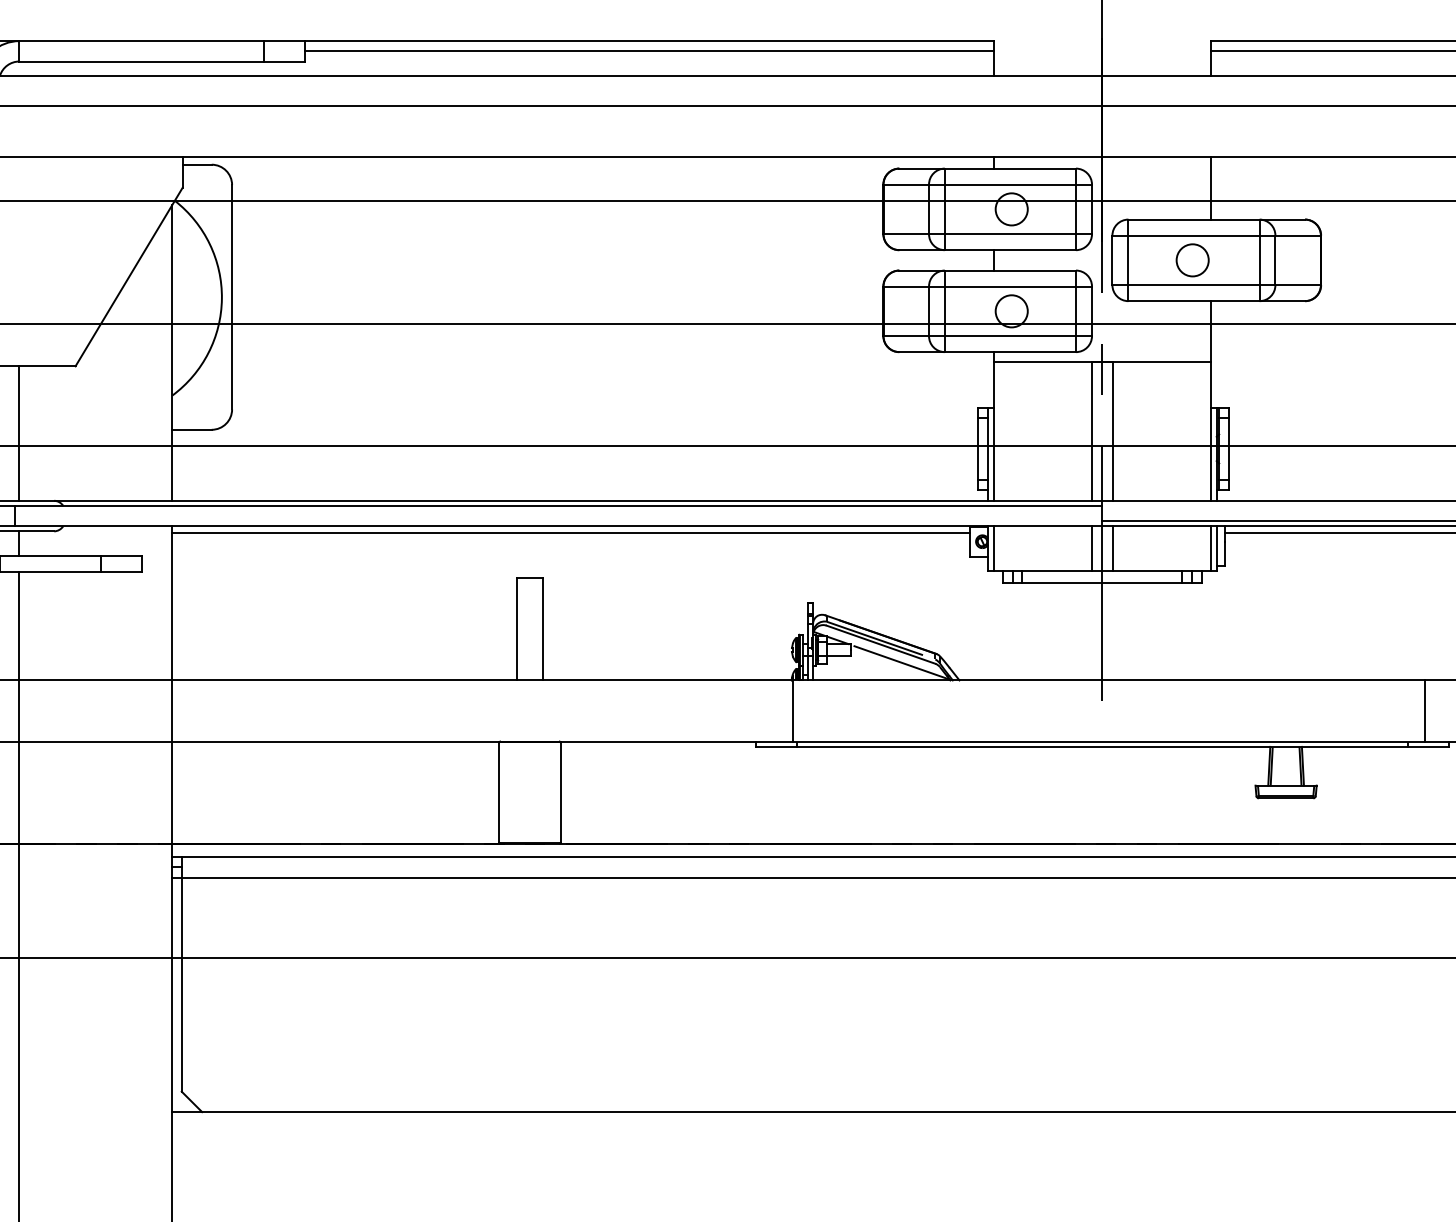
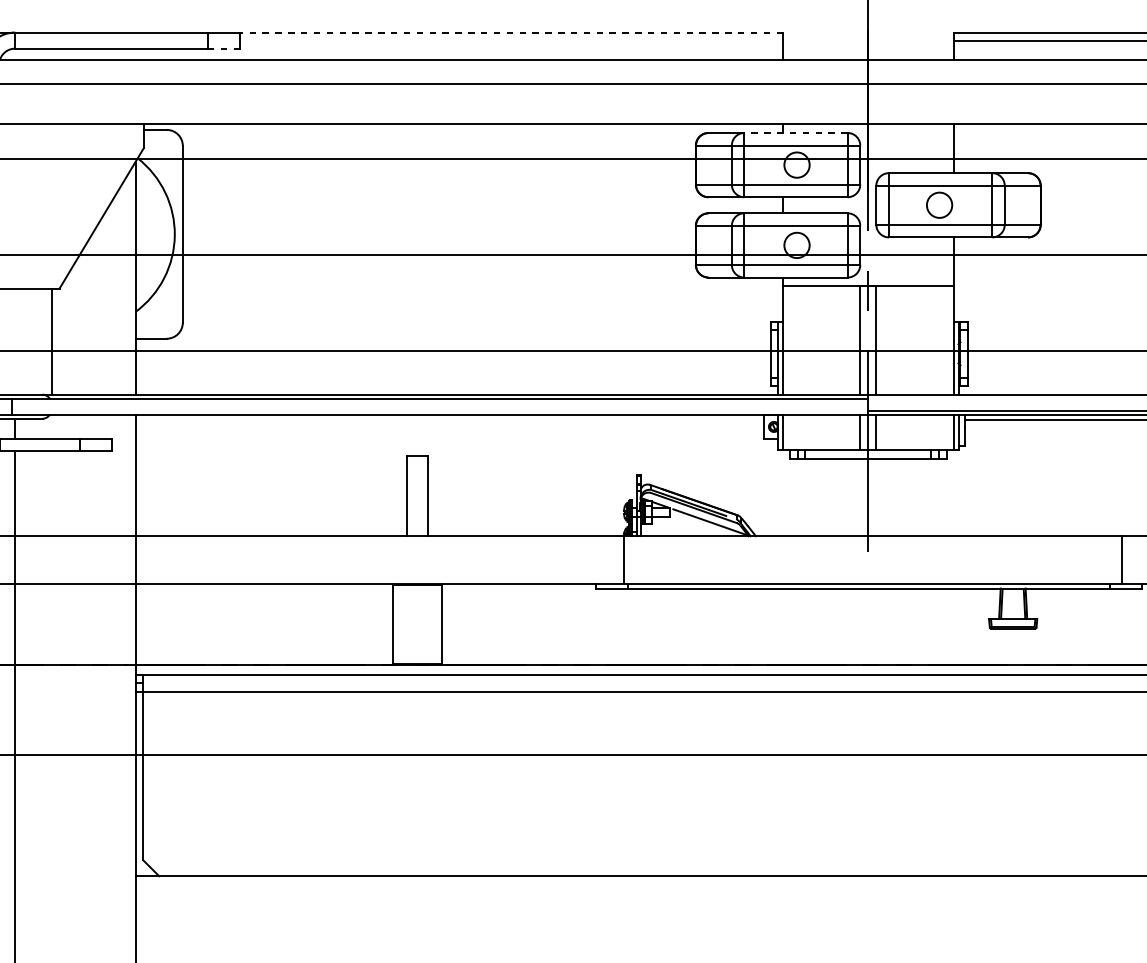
line: (648, 41) -> (510, 32), solid -> dashed
line: (648, 51) -> (510, 40), removed
line: (285, 61) -> (224, 48), solid -> dashed
line: (1010, 168) -> (796, 132), solid -> dashed
line: (19, 433) -> (52, 341), moved
line: (570, 532) -> (449, 419), removed

